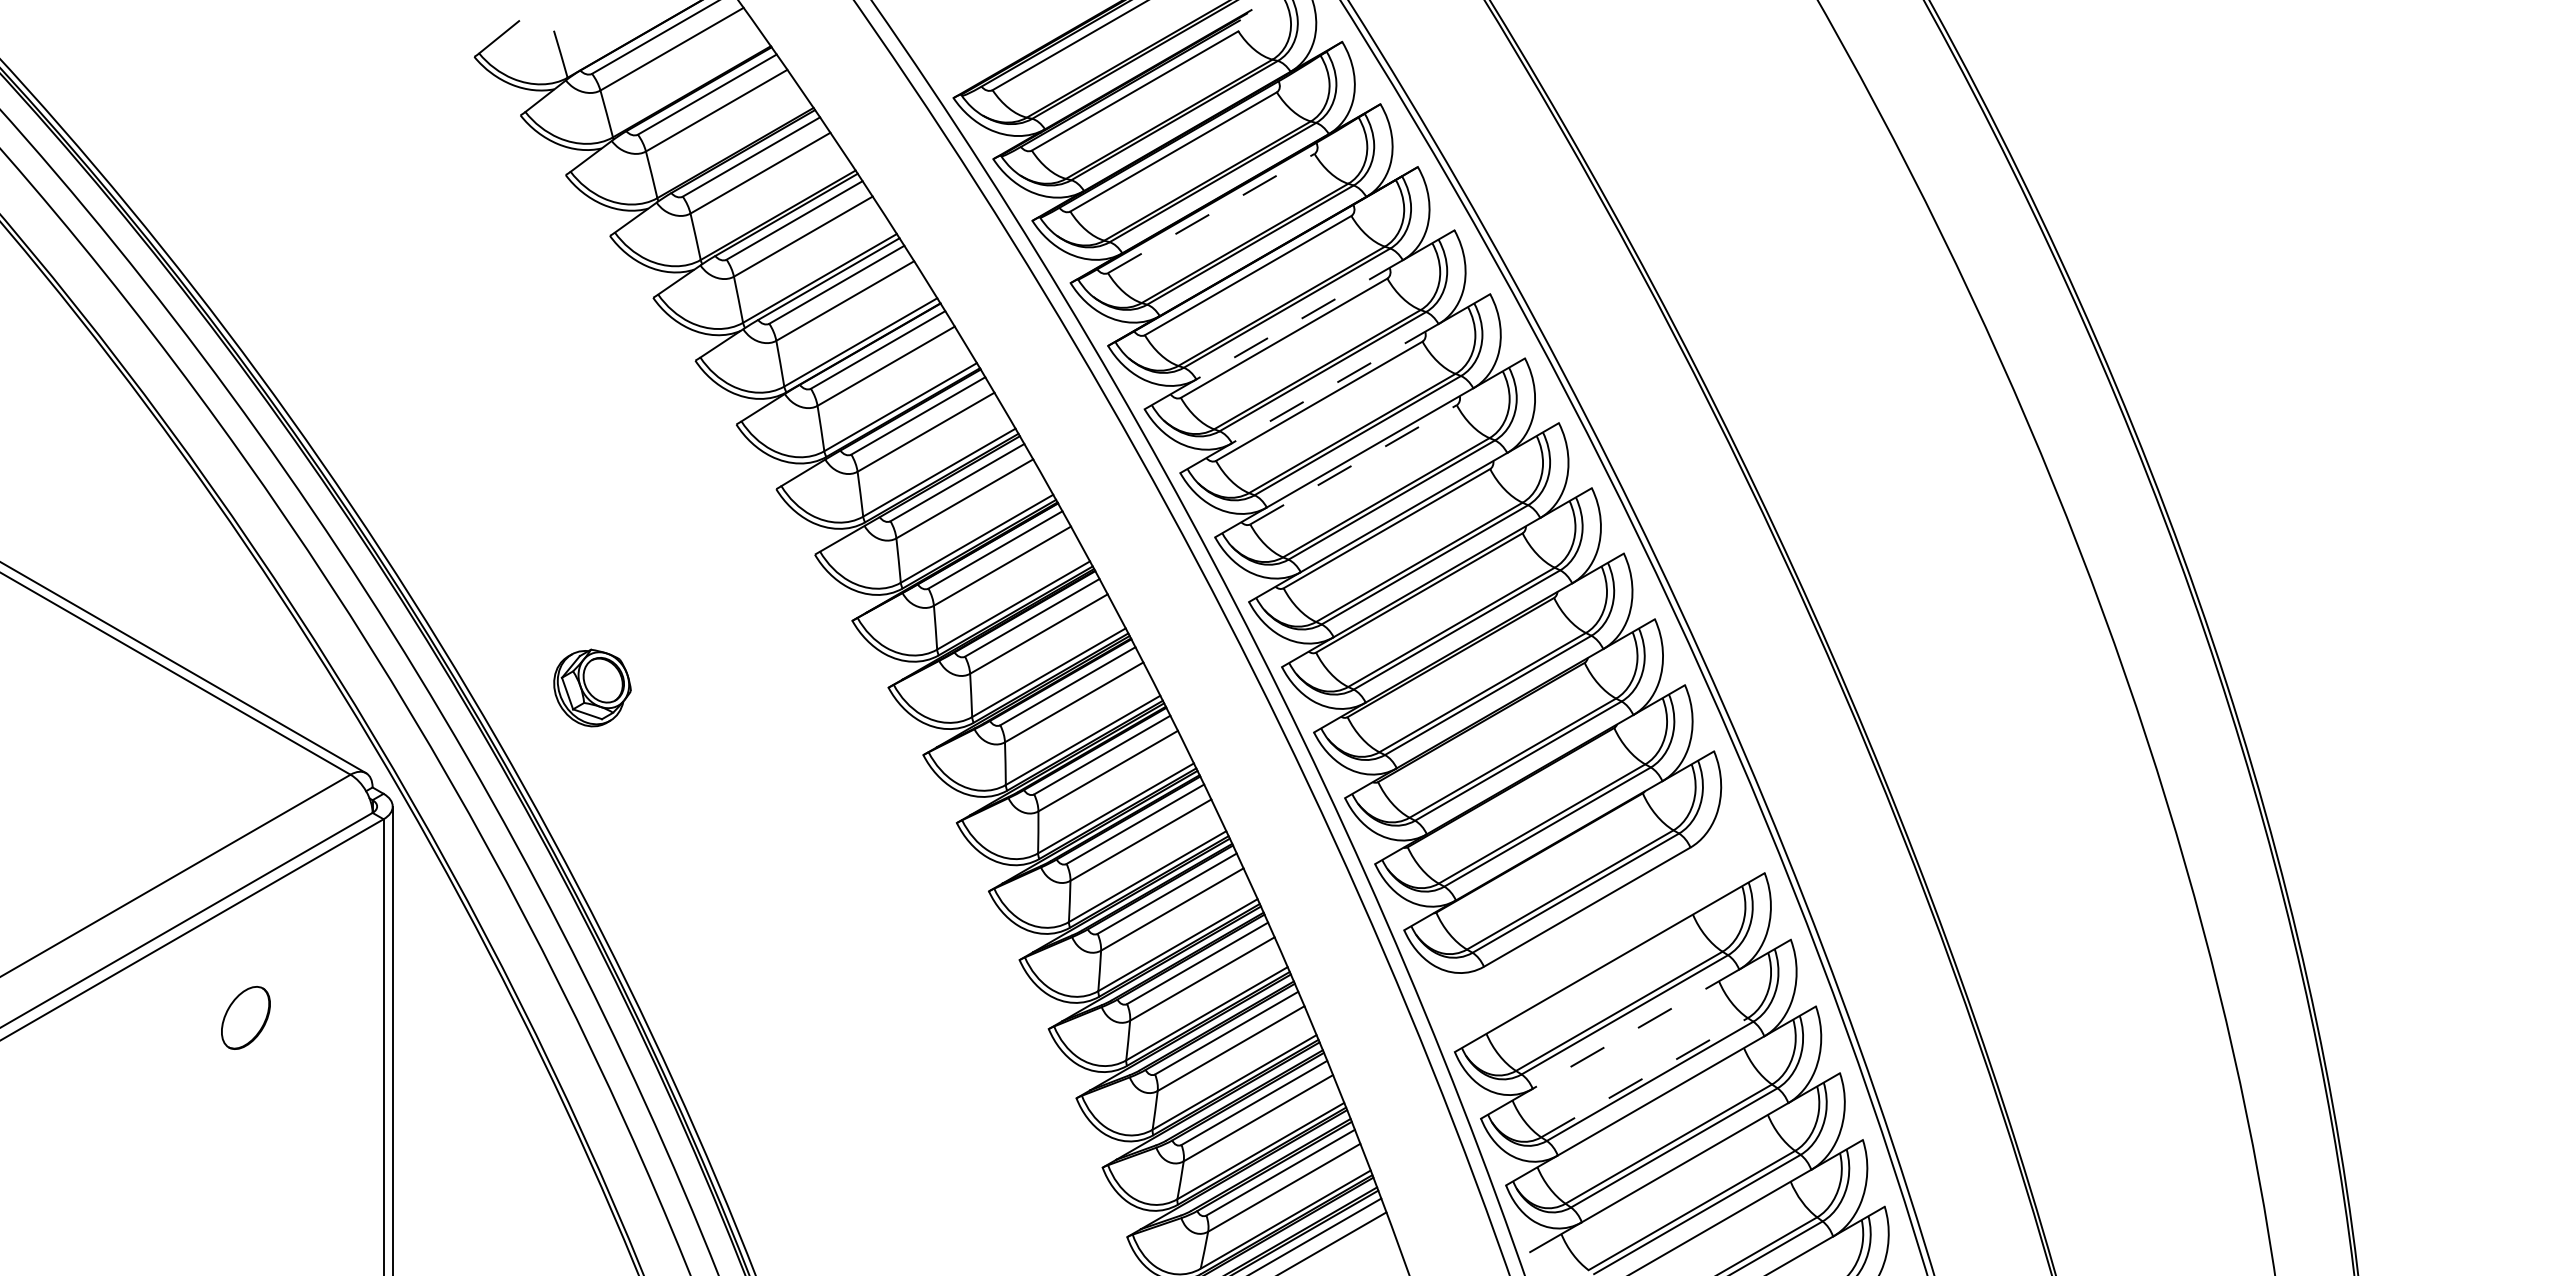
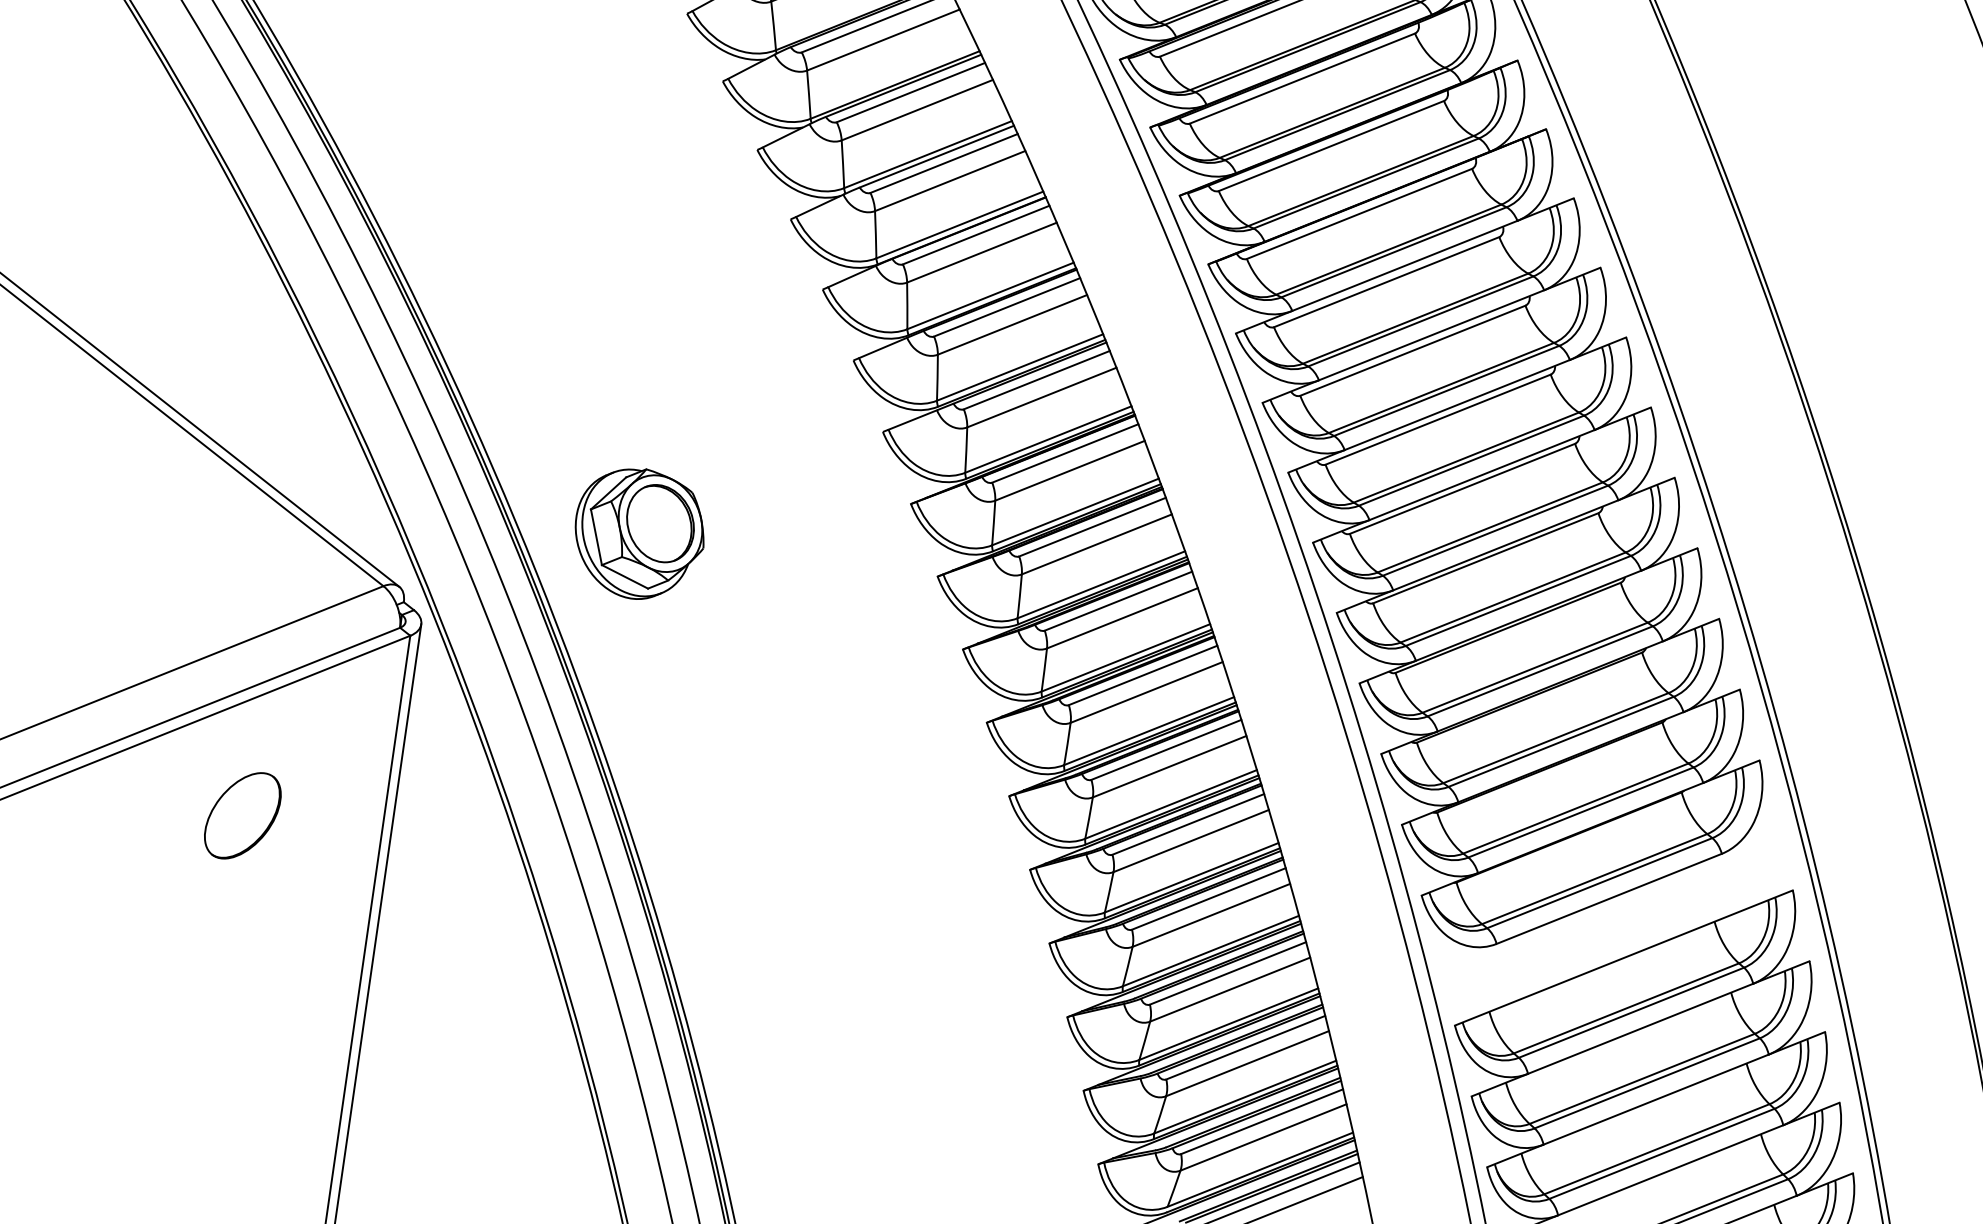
line: (1211, 213) -> (1331, 146), dashed -> solid
line: (1299, 320) -> (1404, 266), dashed -> solid
line: (1334, 383) -> (1430, 335), dashed -> solid
line: (1354, 464) -> (1439, 419), dashed -> solid
part: (592, 687) -> (639, 533), size x1.67
part: (245, 1017) -> (242, 815), size x1.43
line: (1635, 1029) -> (1640, 1029), dashed -> solid
line: (1645, 1077) -> (1643, 1078), dashed -> solid

